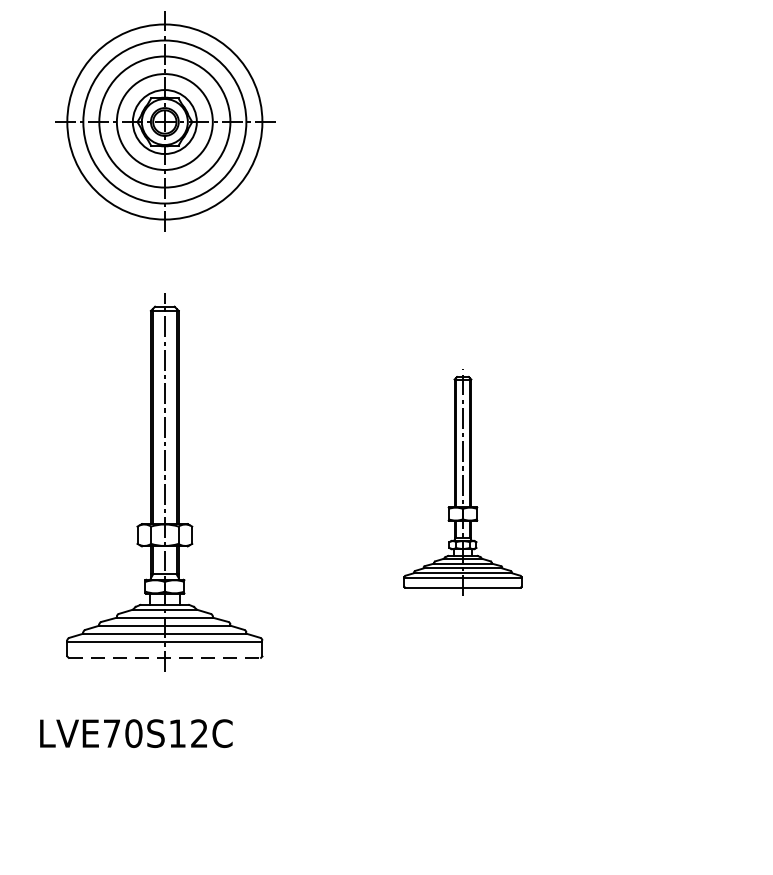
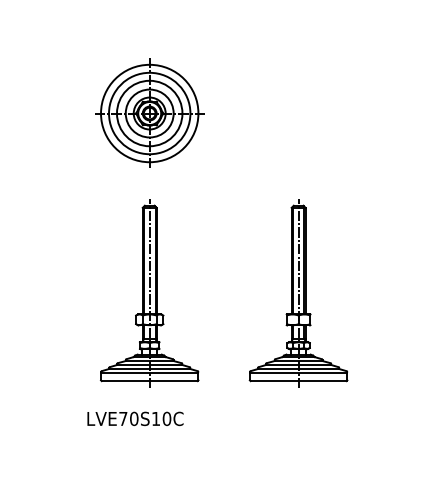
part: (462, 482) -> (298, 293), size x1.67
line: (166, 658) -> (150, 381), dashed -> solid
text: (198, 732) -> (166, 418), LVE70S12C -> LVE70S10C

